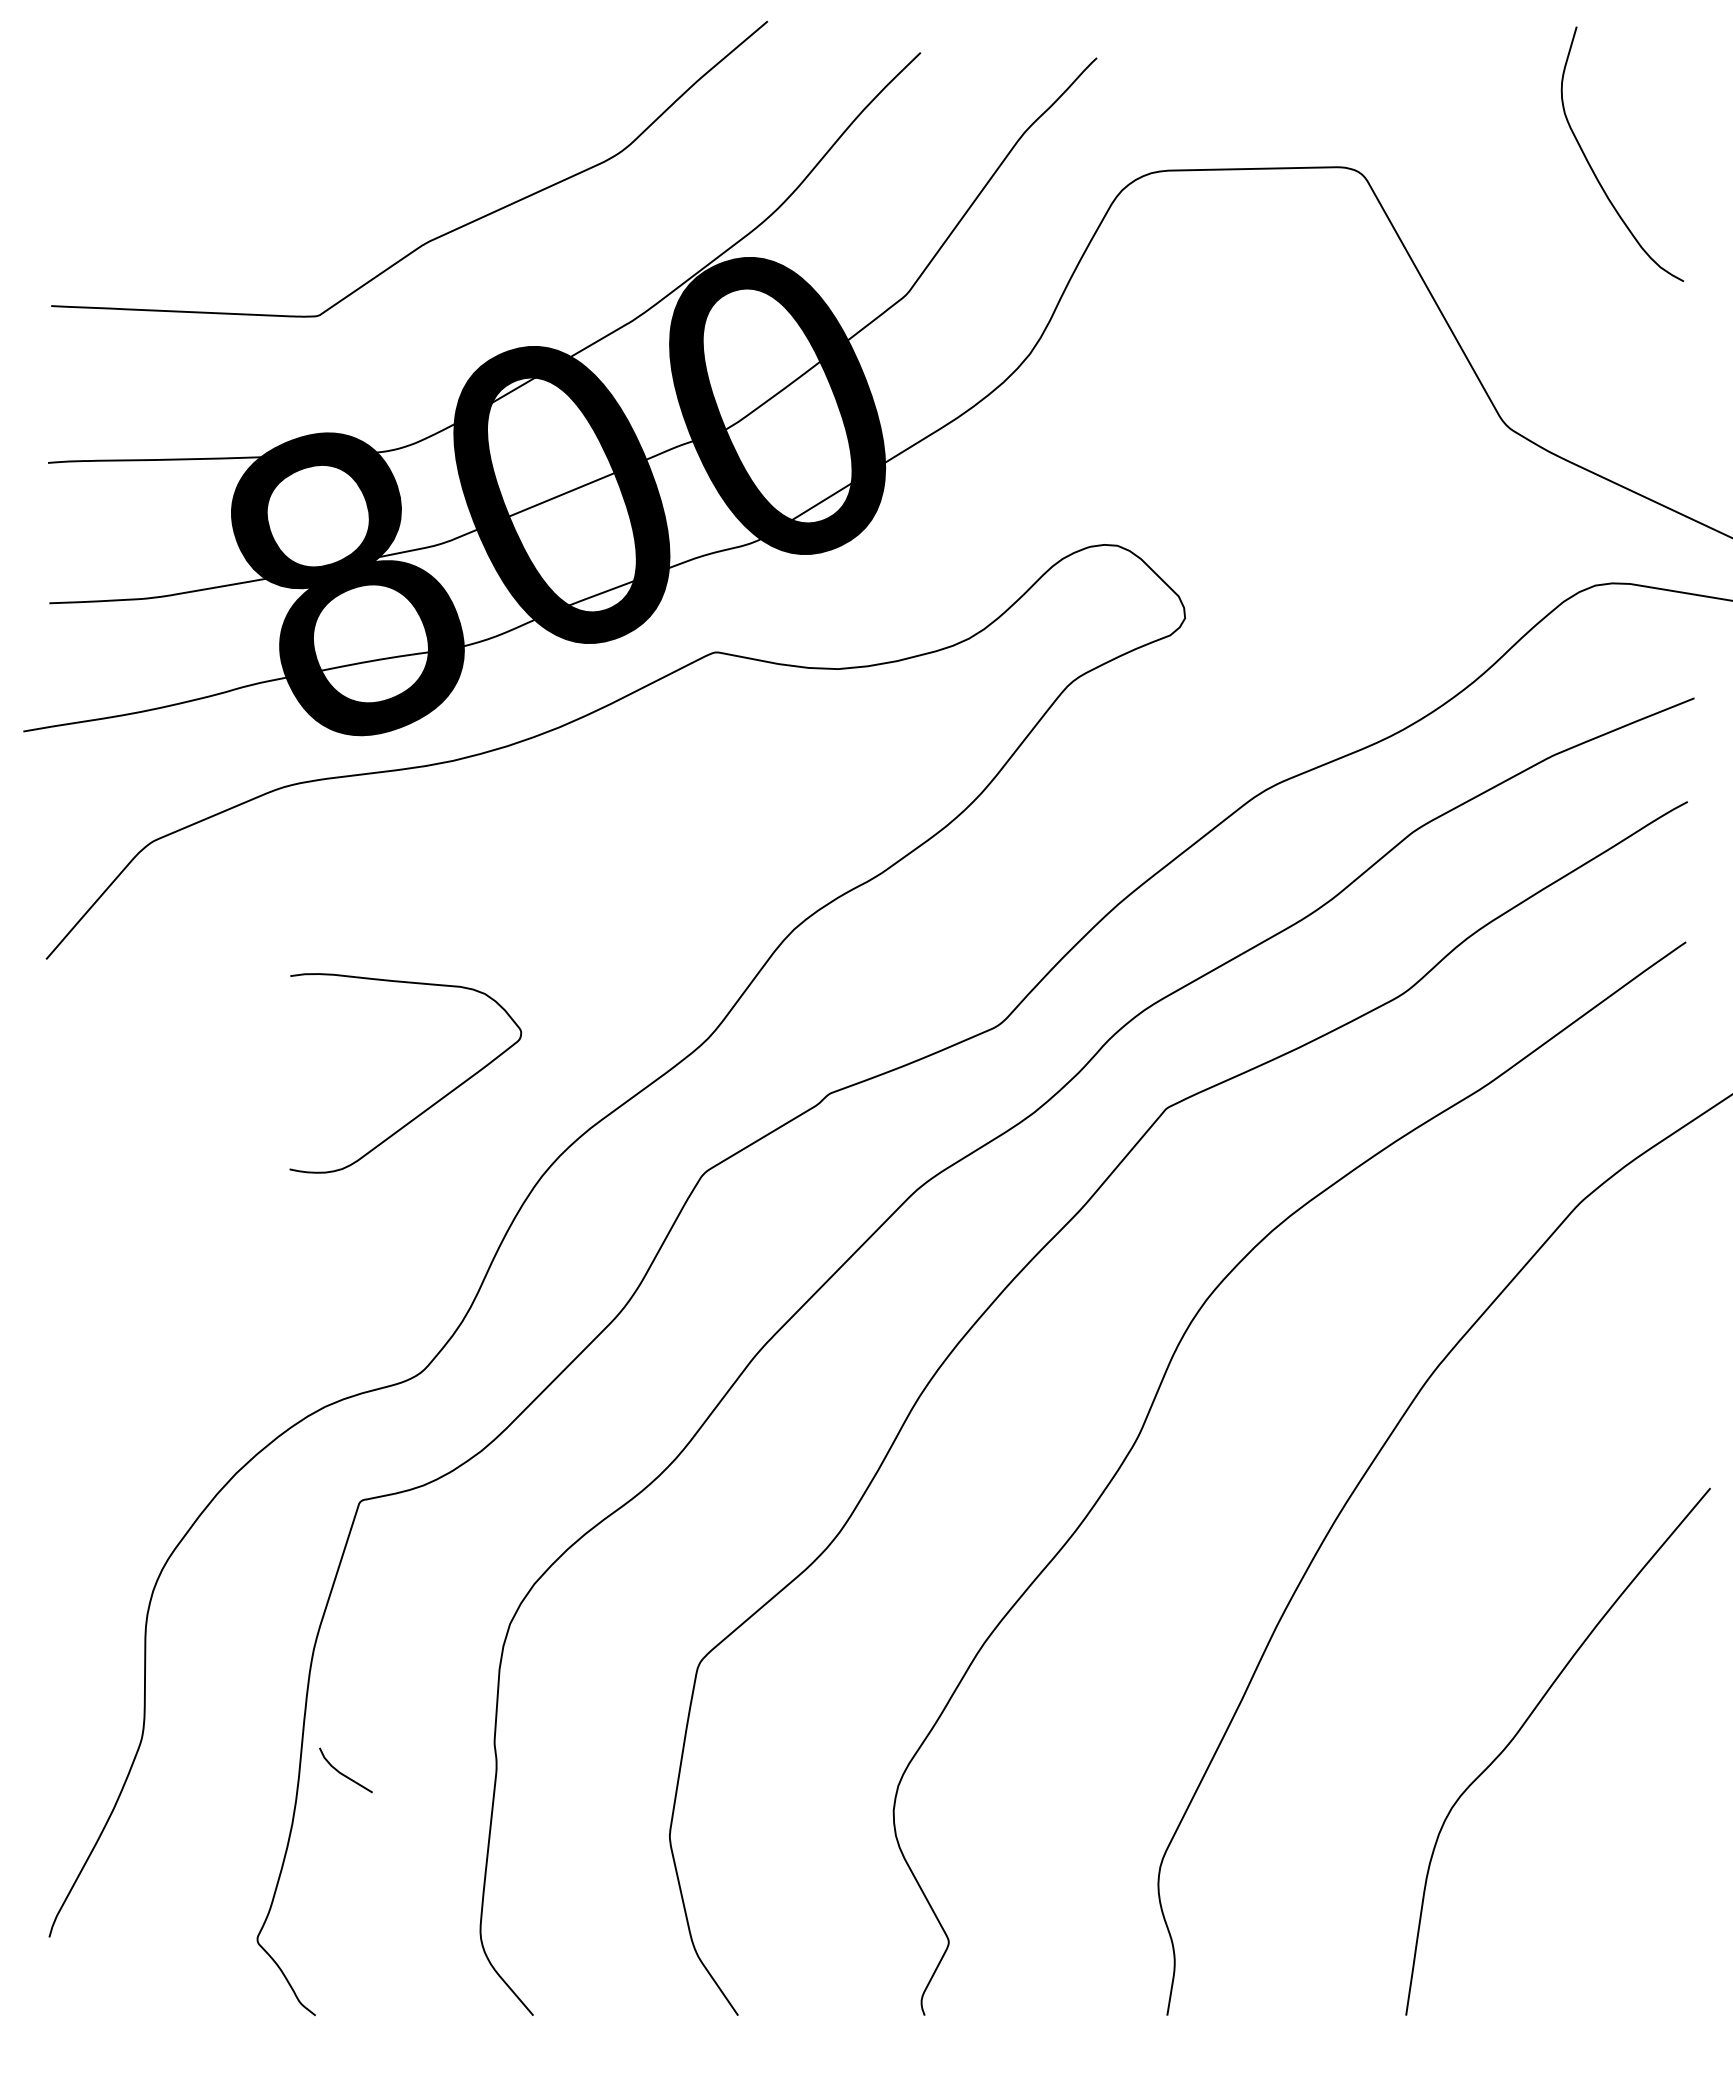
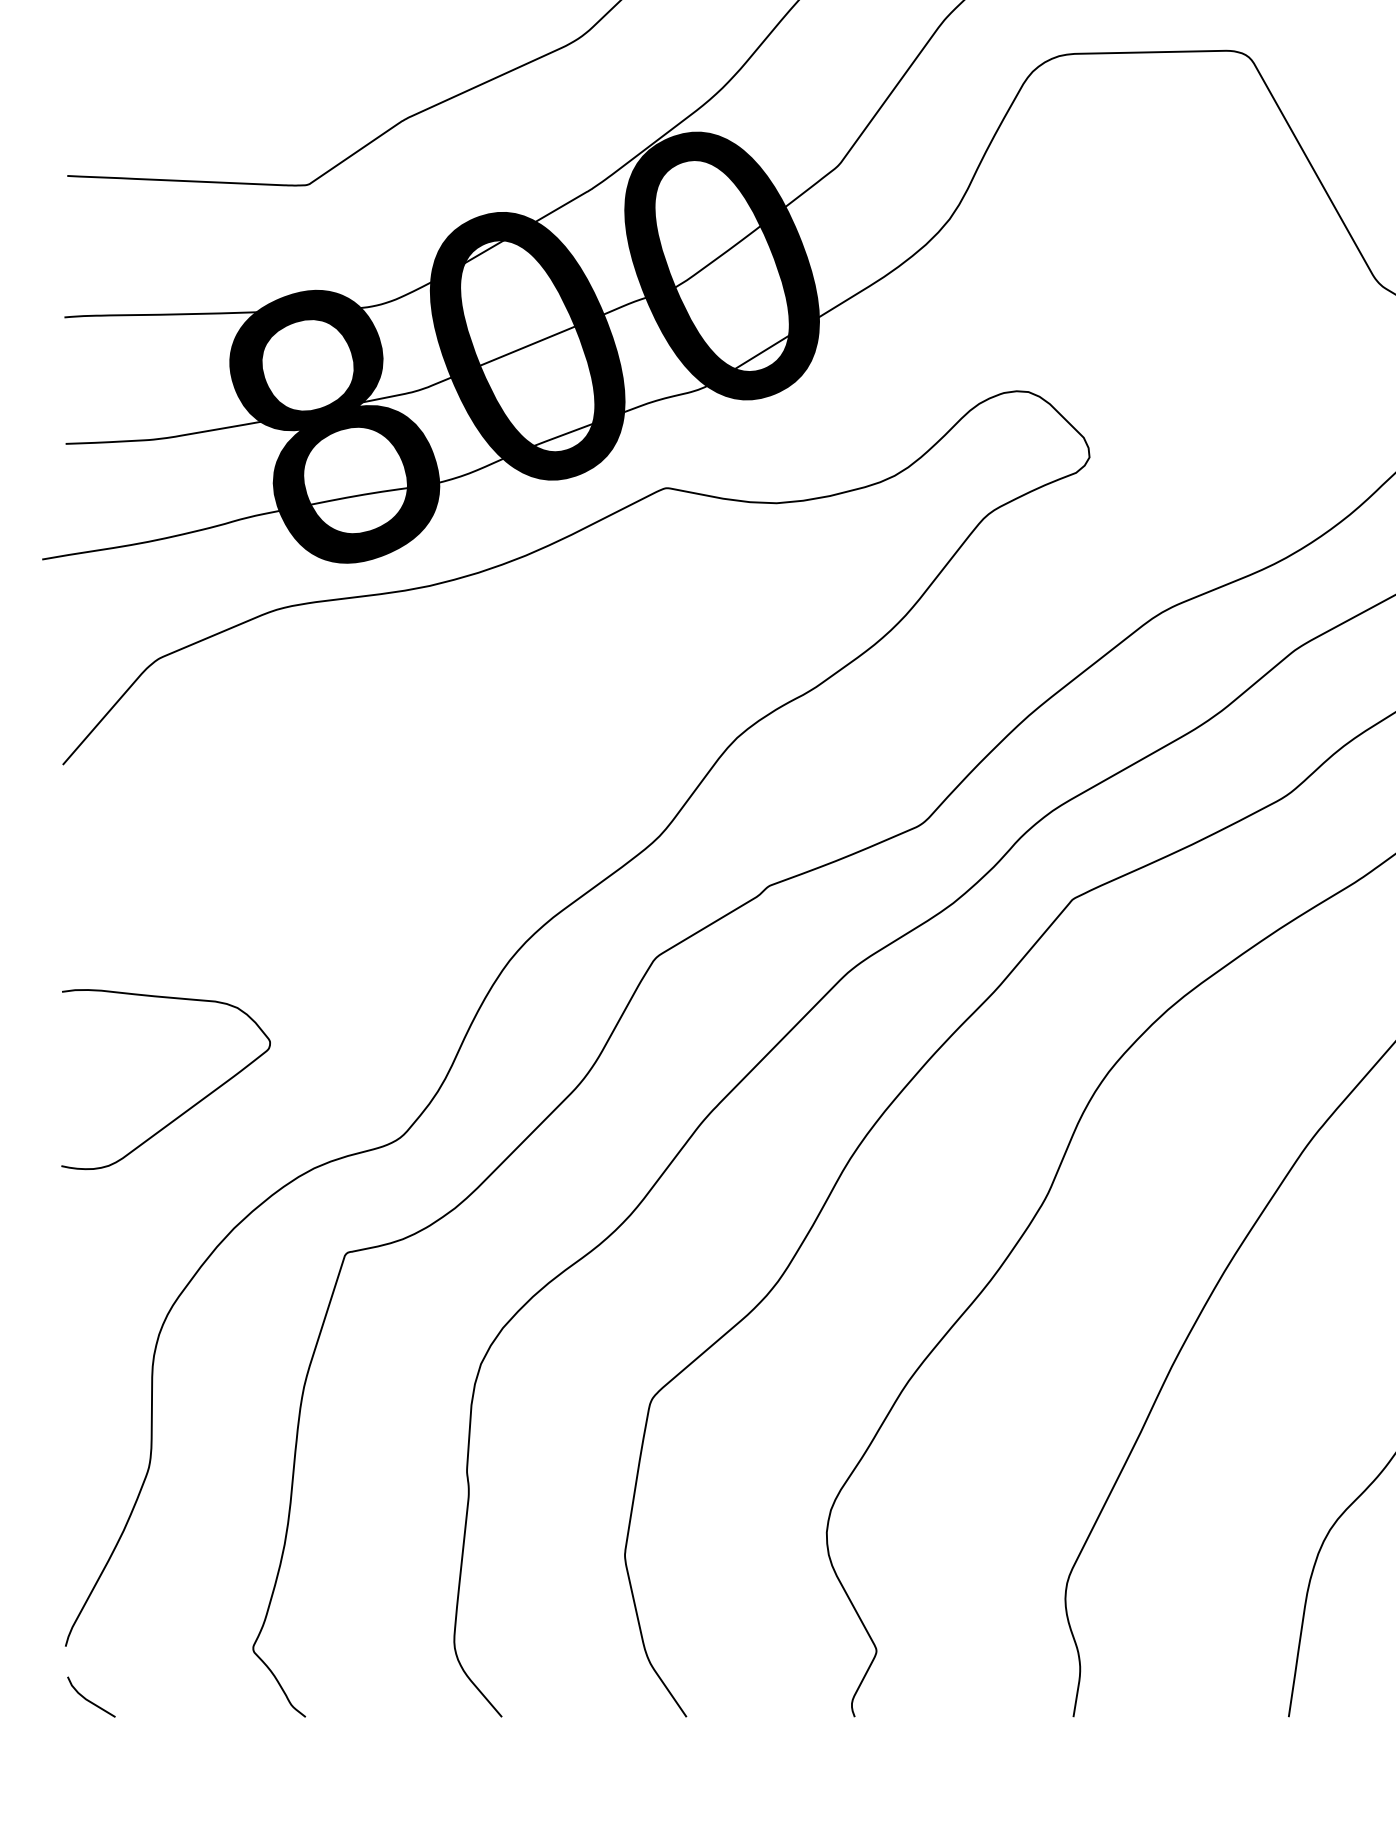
curve: (429, 1106) -> (187, 1109), moved
line: (343, 1773) -> (89, 1699), moved

